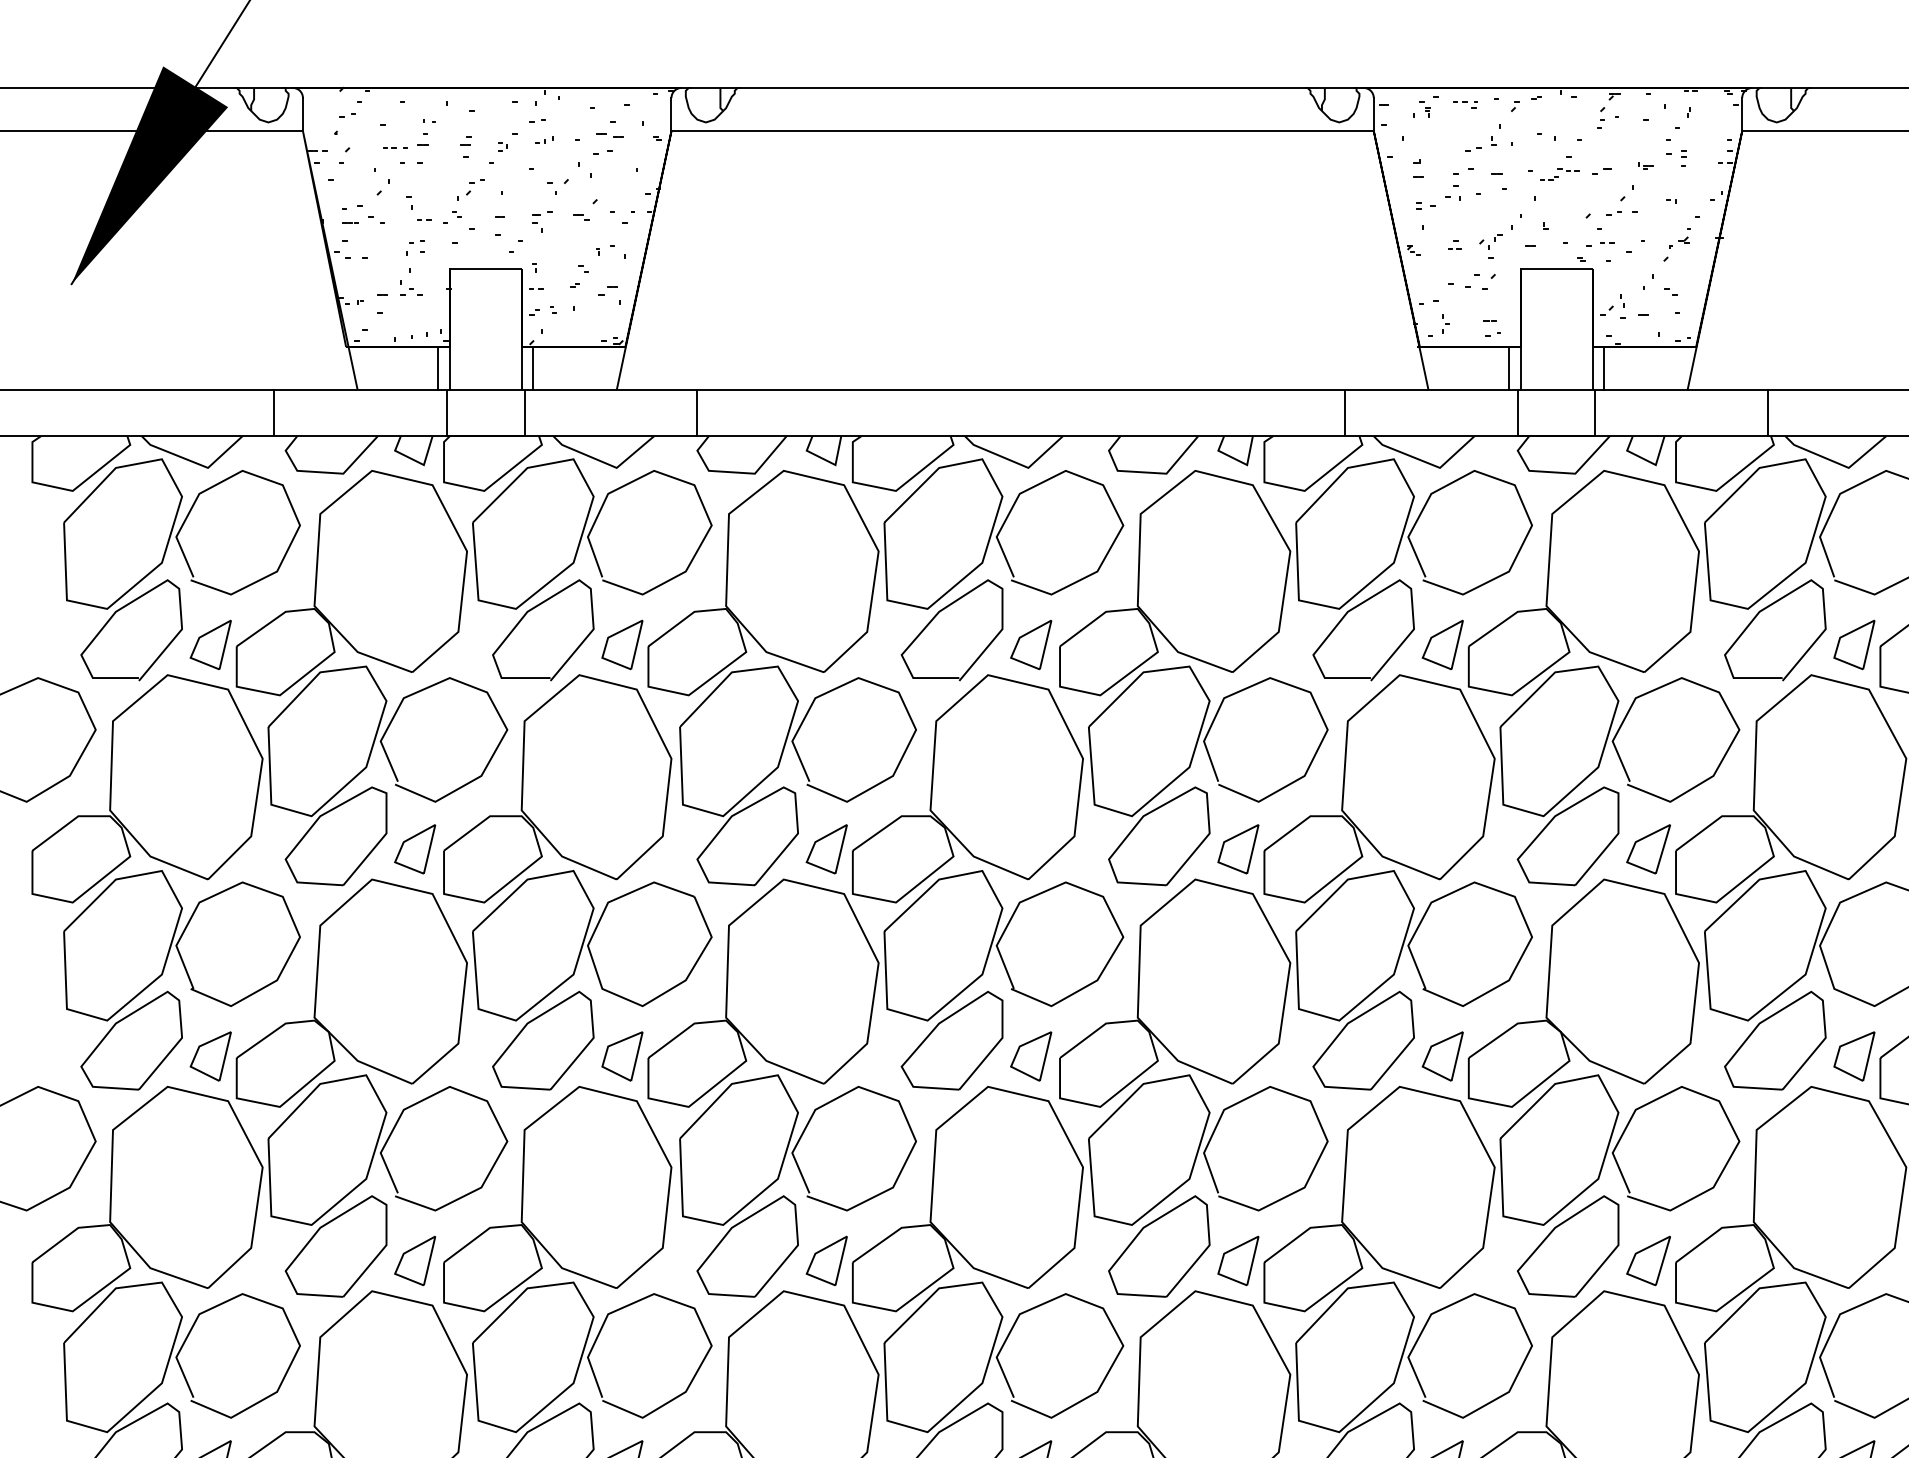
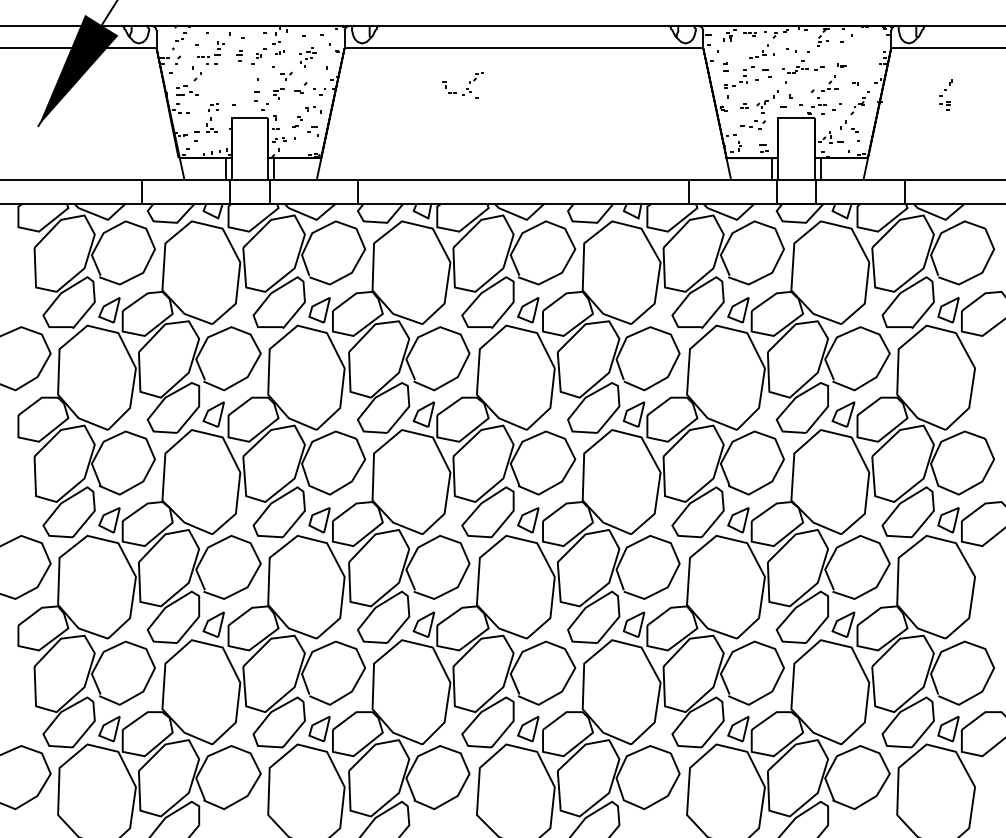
part: (1677, 136) -> (945, 94), moved
part: (598, 149) -> (307, 57), size x0.7
part: (443, 204) -> (462, 85), moved

